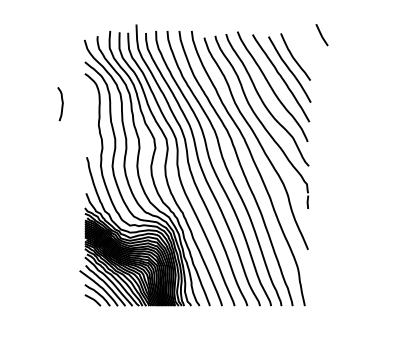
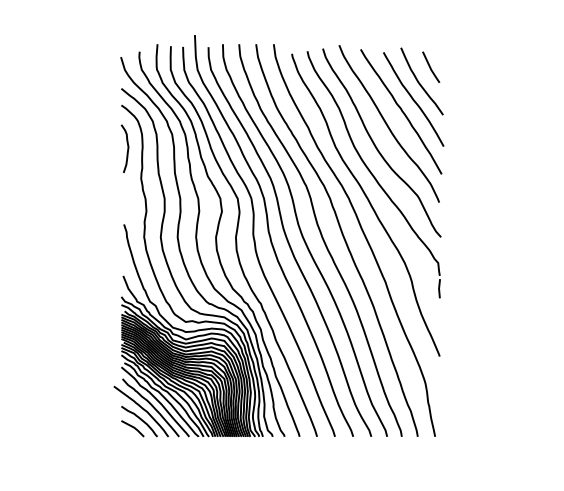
line: (321, 35) -> (430, 67), moved
curve: (61, 104) -> (126, 149), moved

